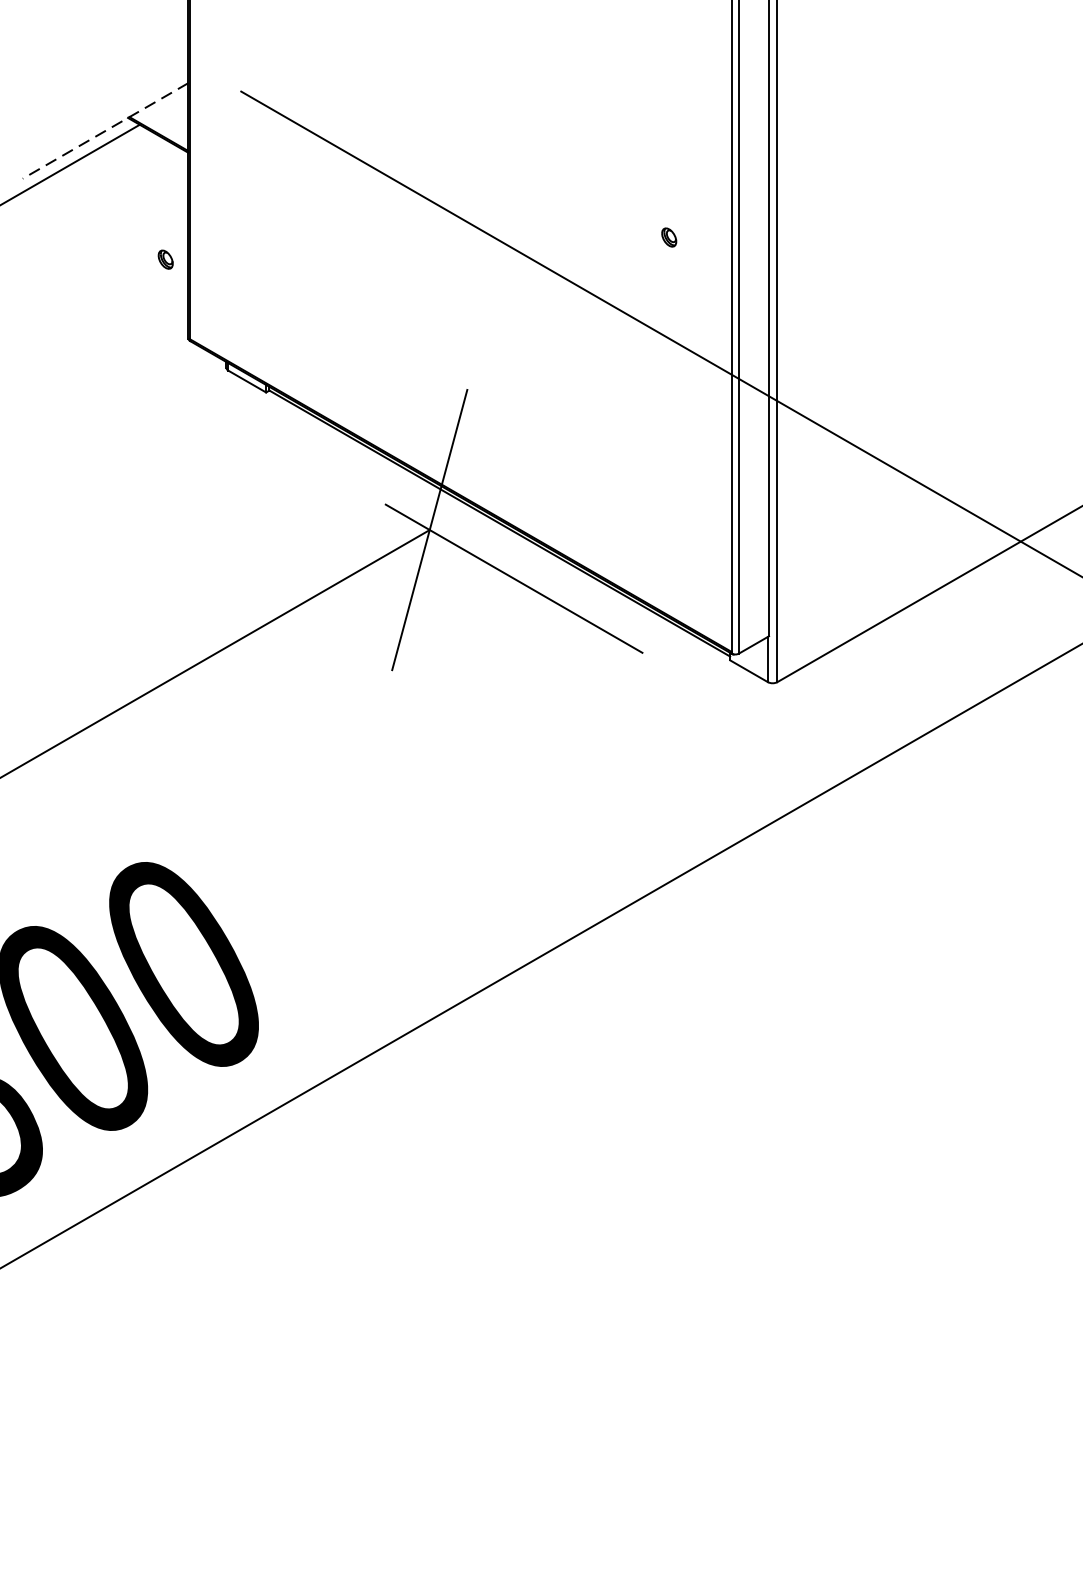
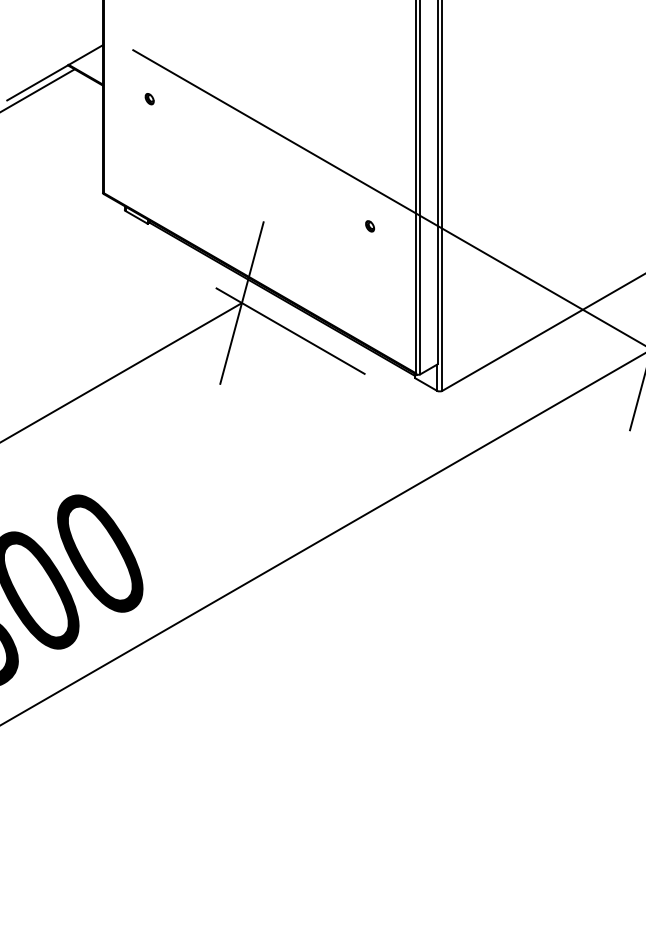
line: (104, 131) -> (54, 73), dashed -> solid
part: (668, 237) -> (369, 226), moved
part: (165, 260) -> (149, 99), moved

